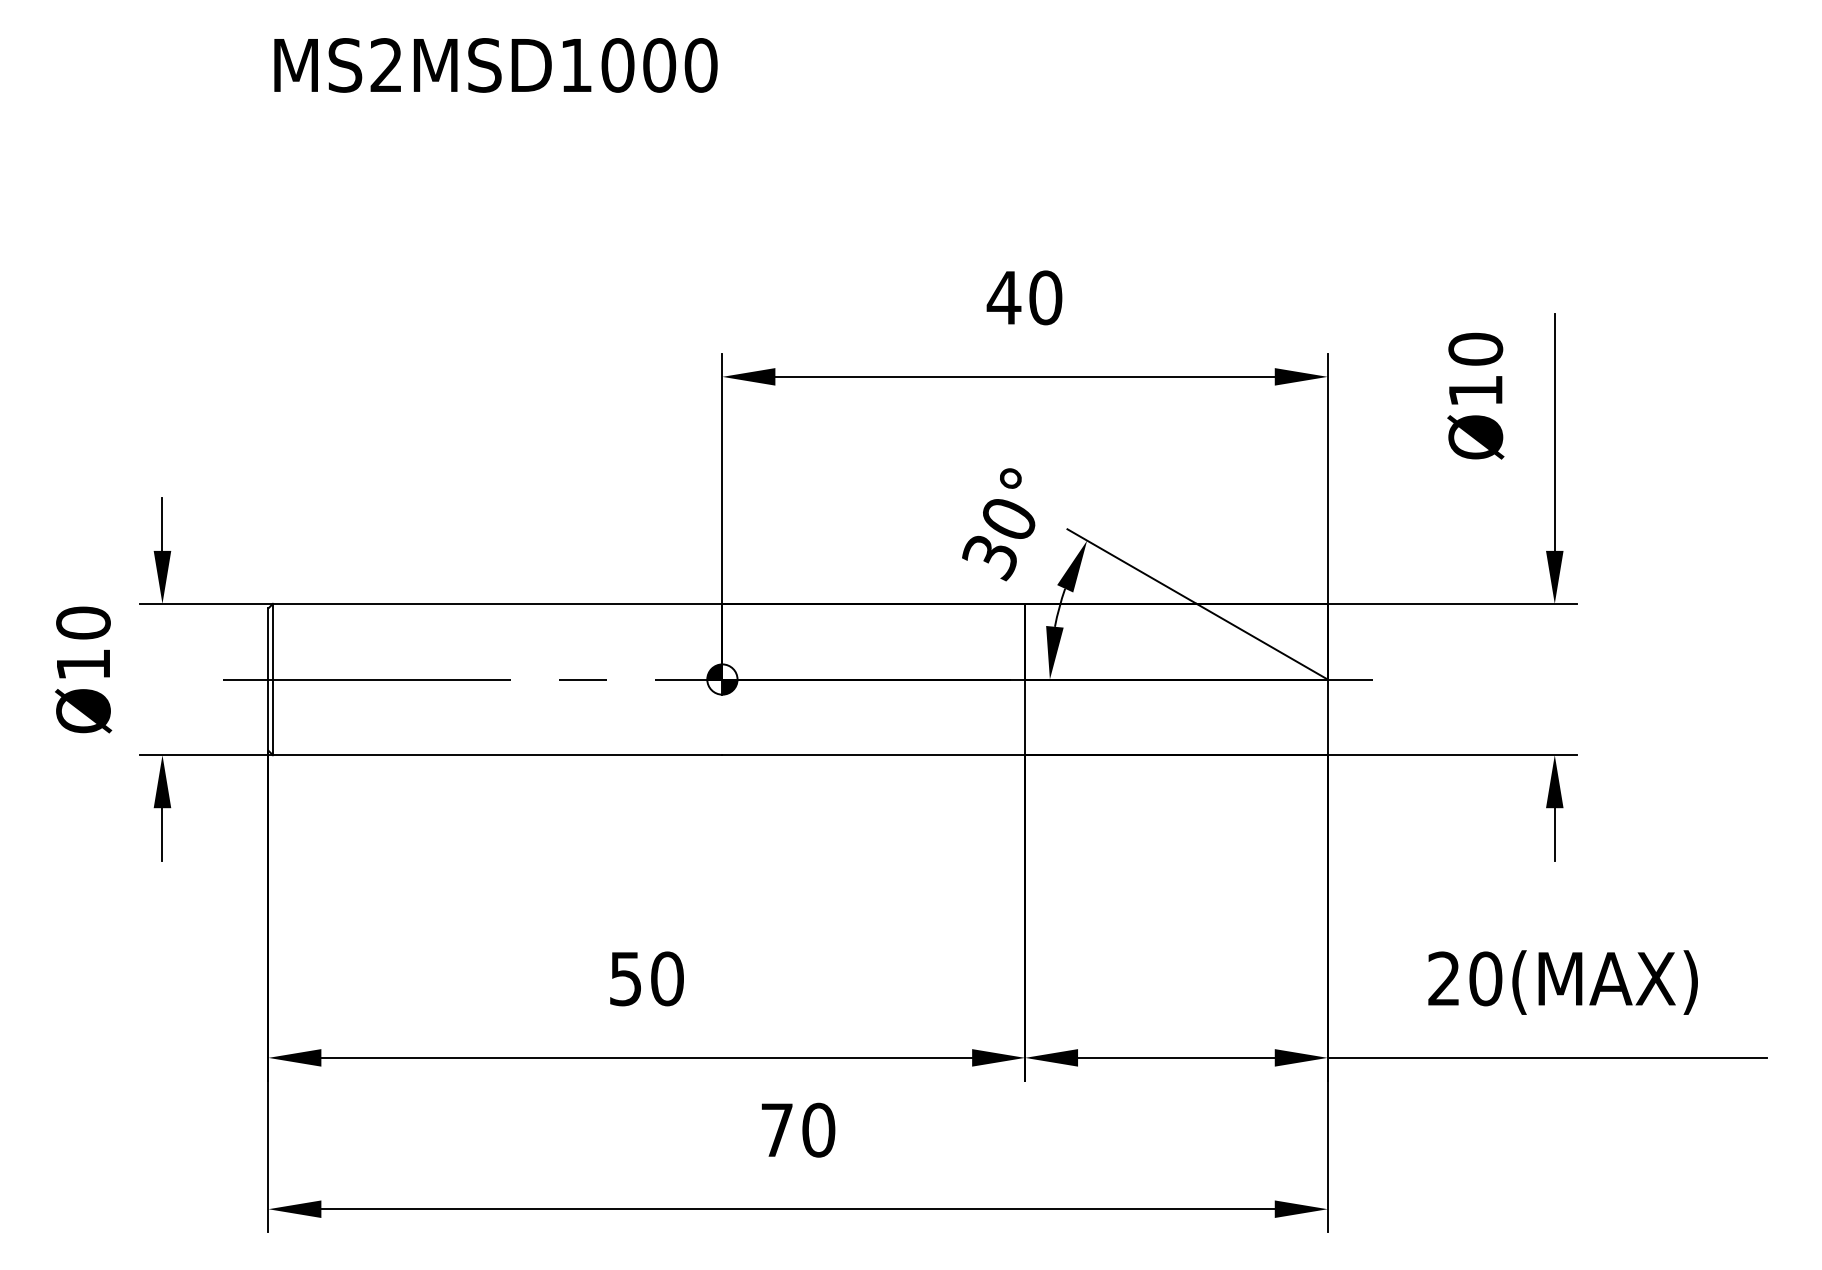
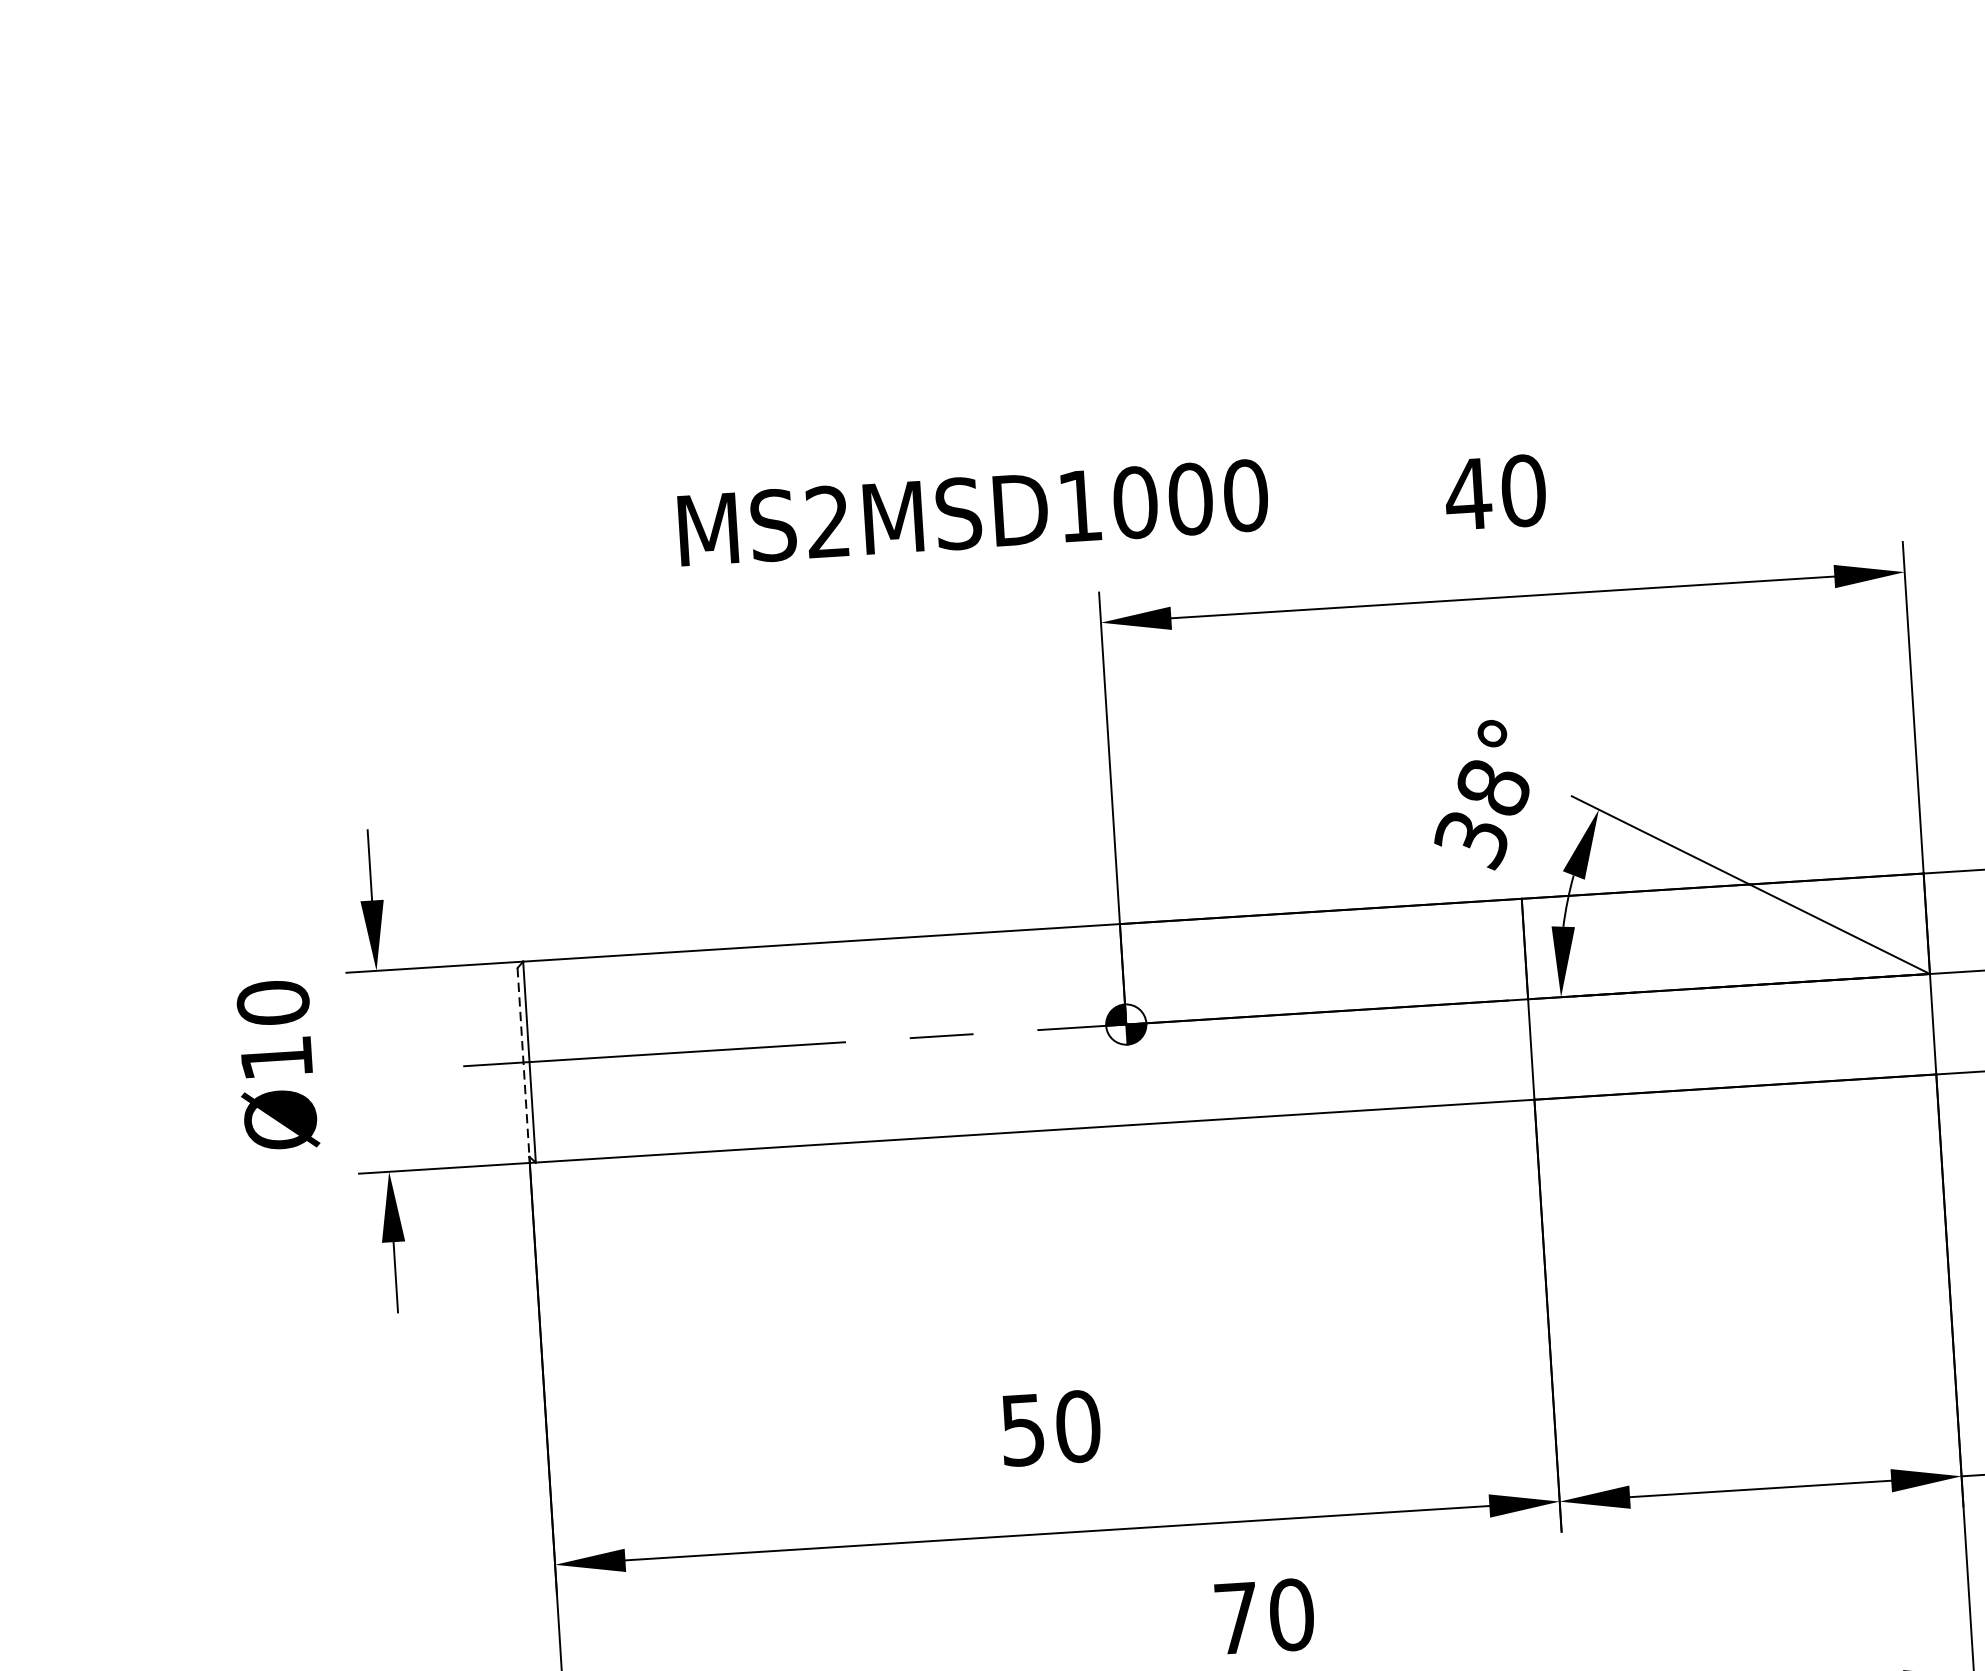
text: (495, 65) -> (972, 512), moved
text: (1008, 518) -> (1492, 786), 30° -> 38°
line: (268, 680) -> (523, 1063), solid -> dashed

